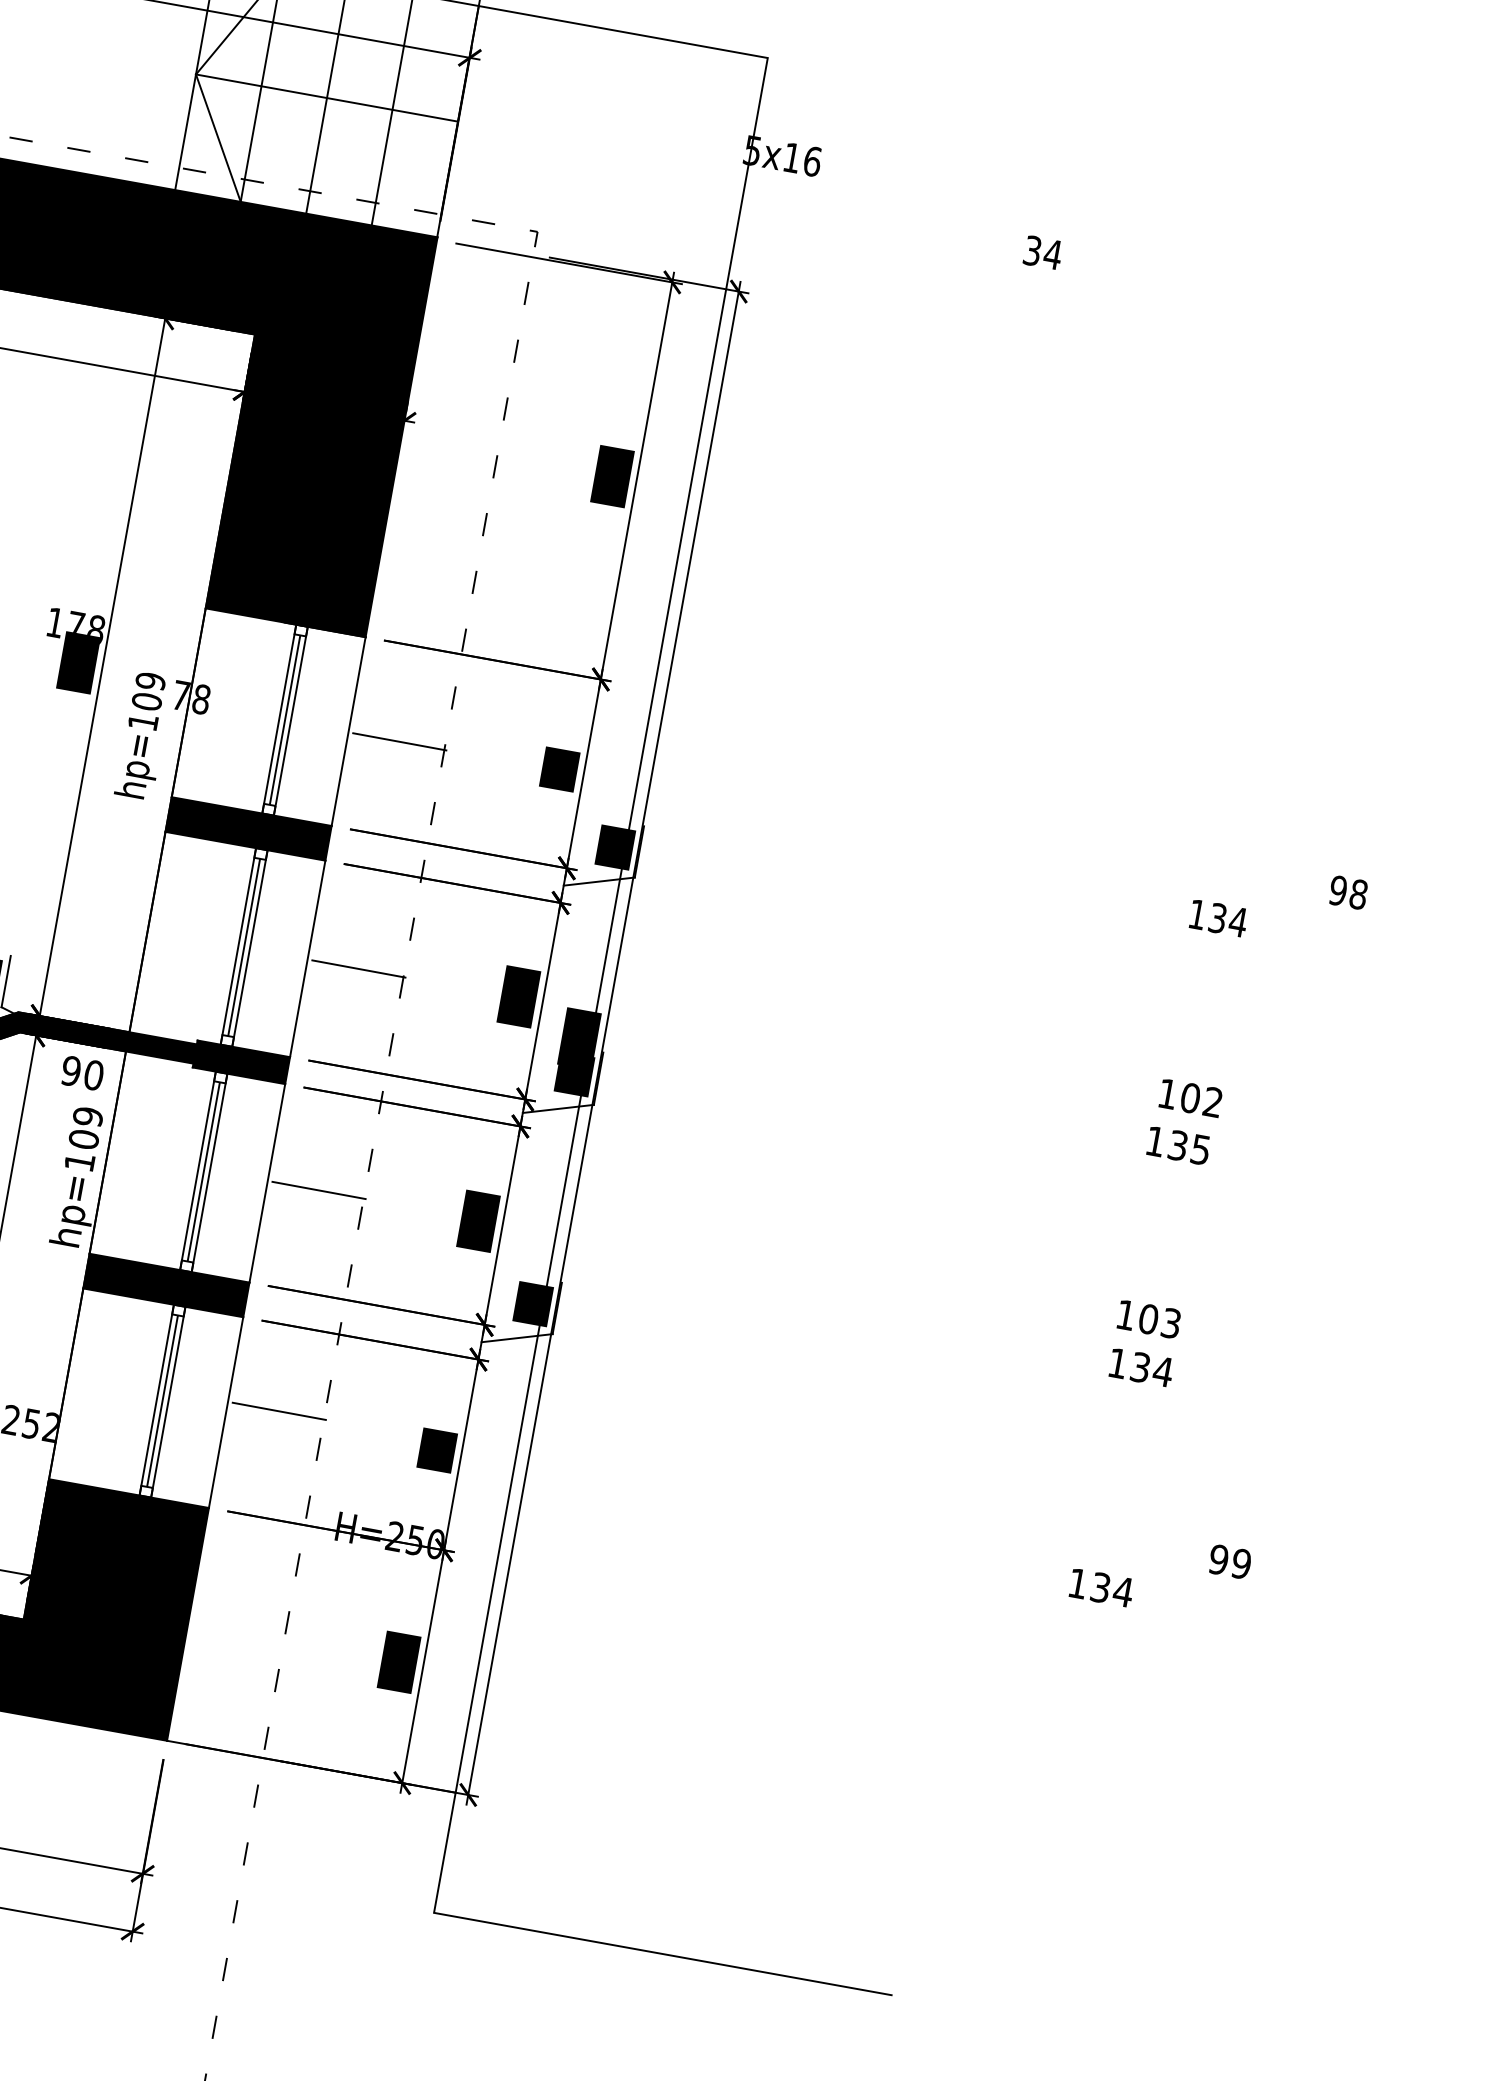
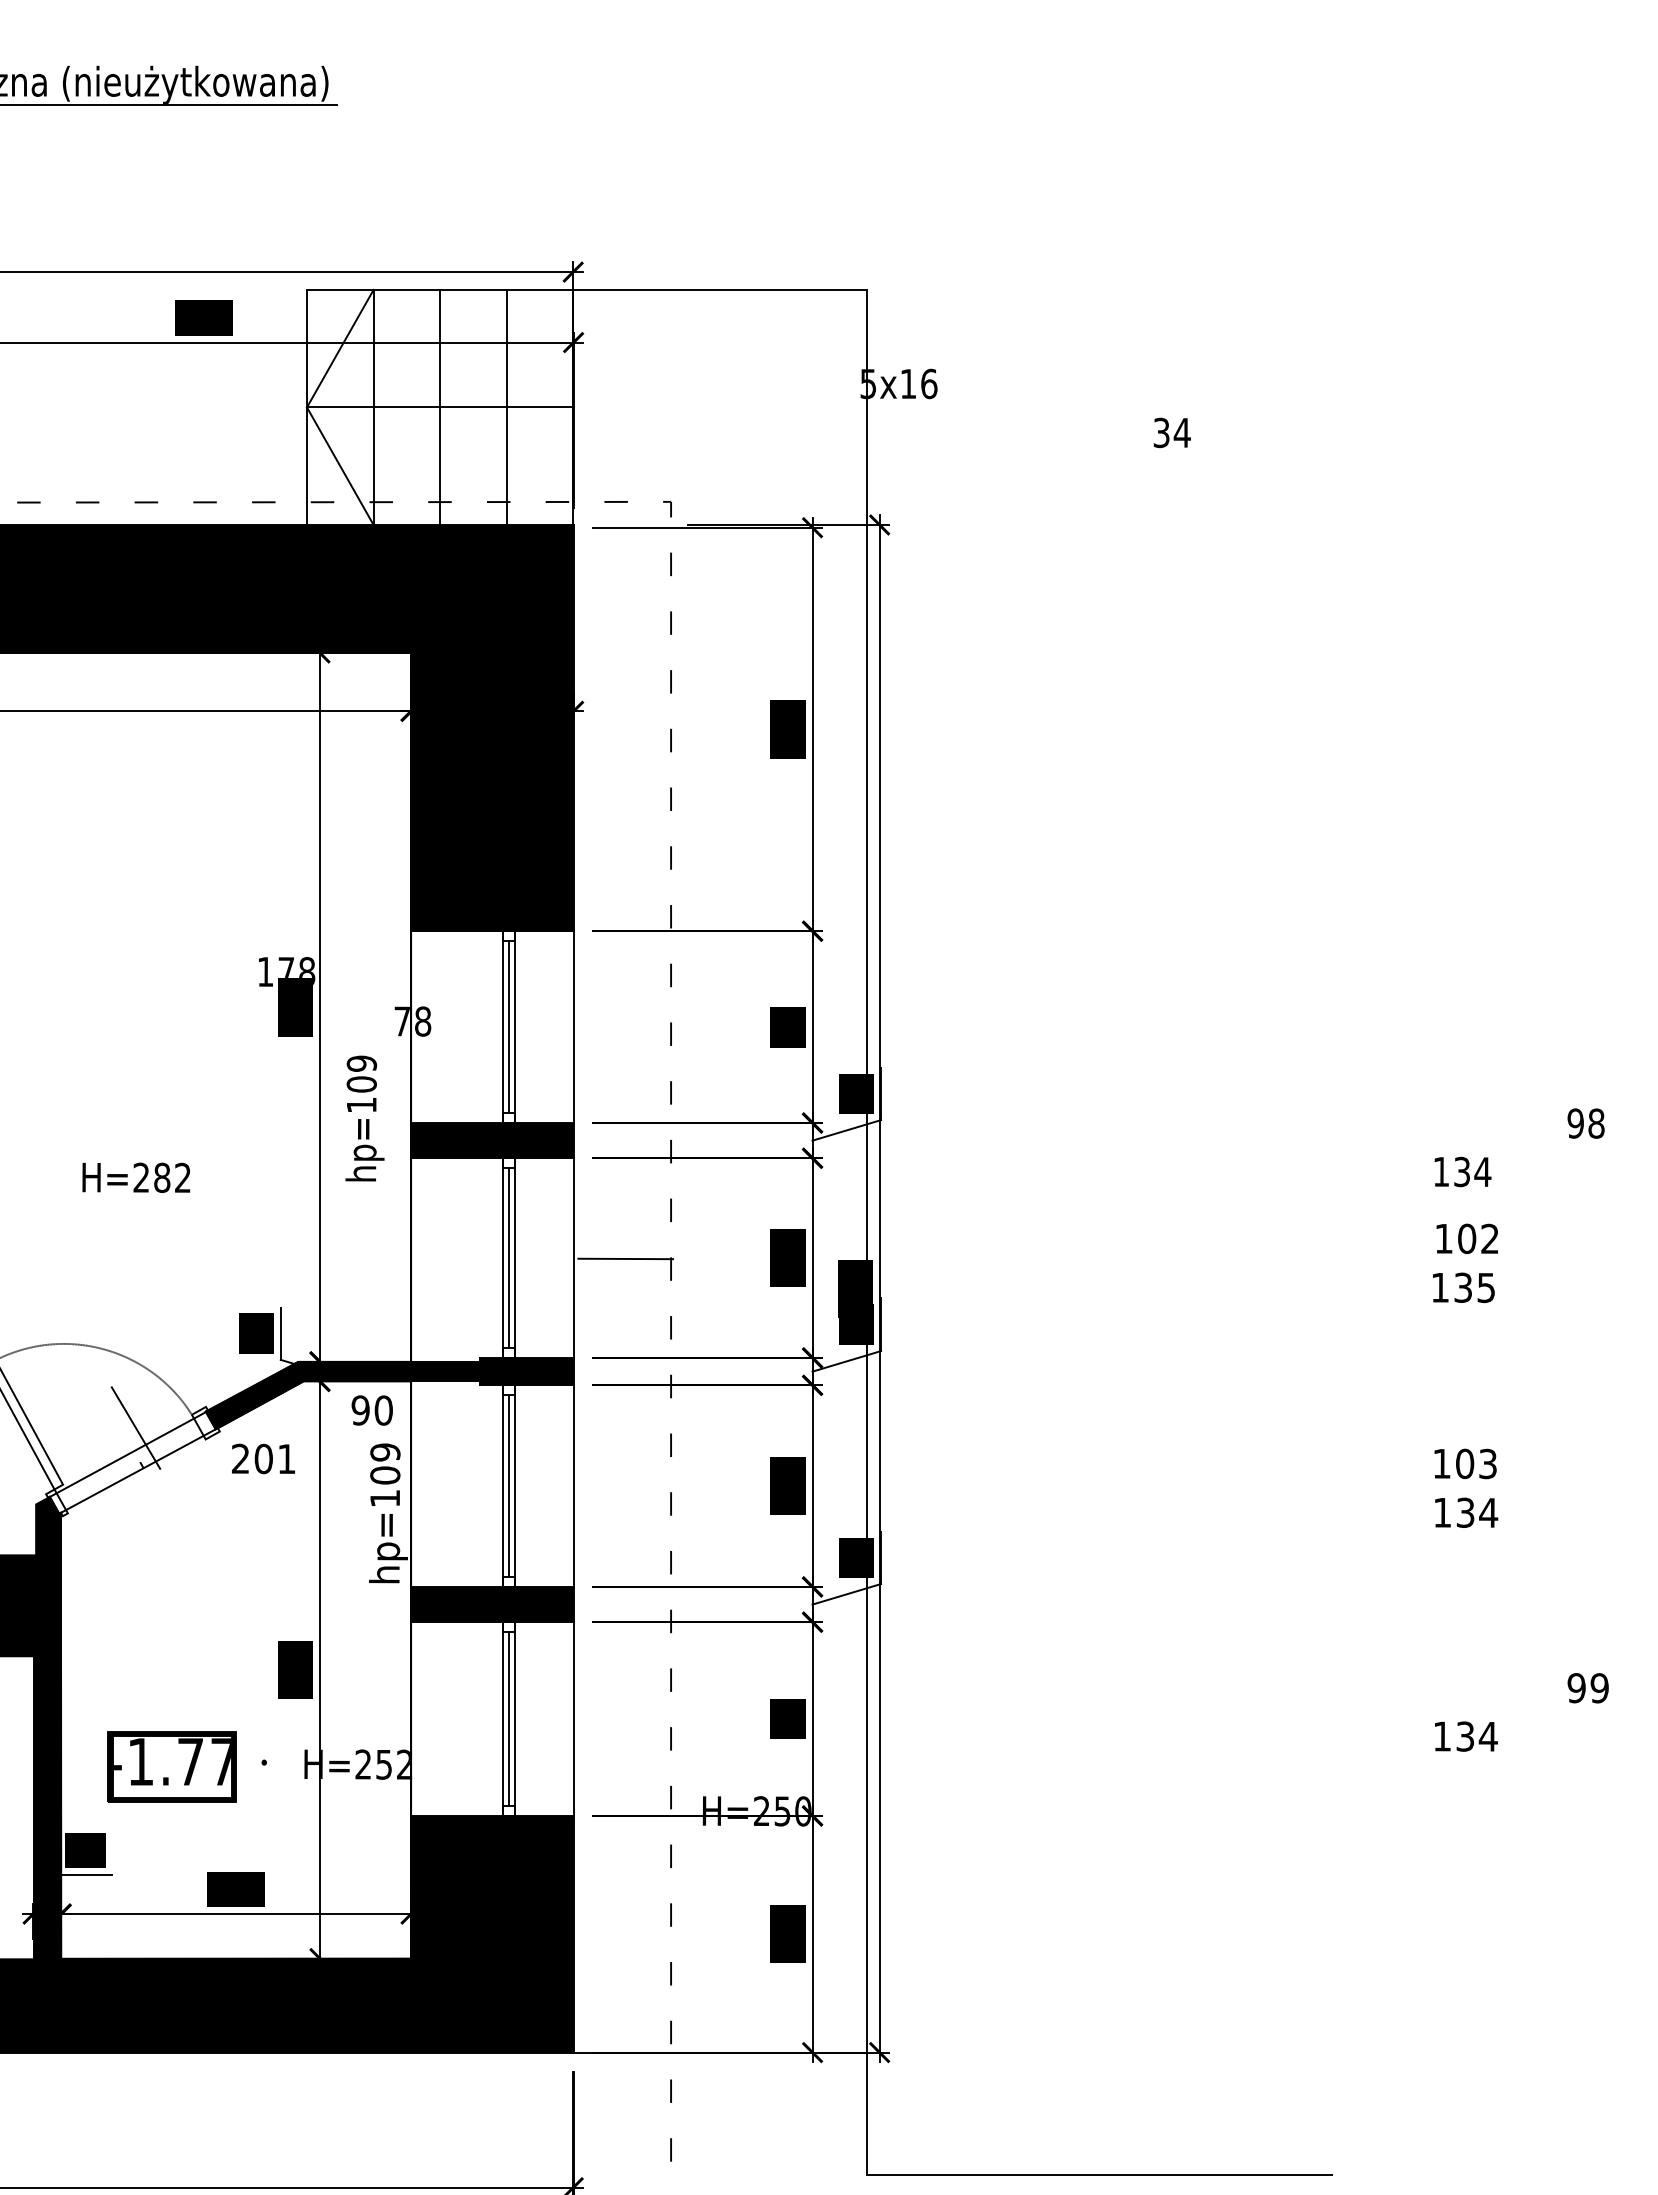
text: (143, 735) -> (364, 1118), moved
line: (399, 741) -> (625, 1027), removed
text: (1278, 904) -> (1519, 1147), moved
line: (318, 1189) -> (625, 1483), removed
line: (279, 1411) -> (625, 1708), removed

